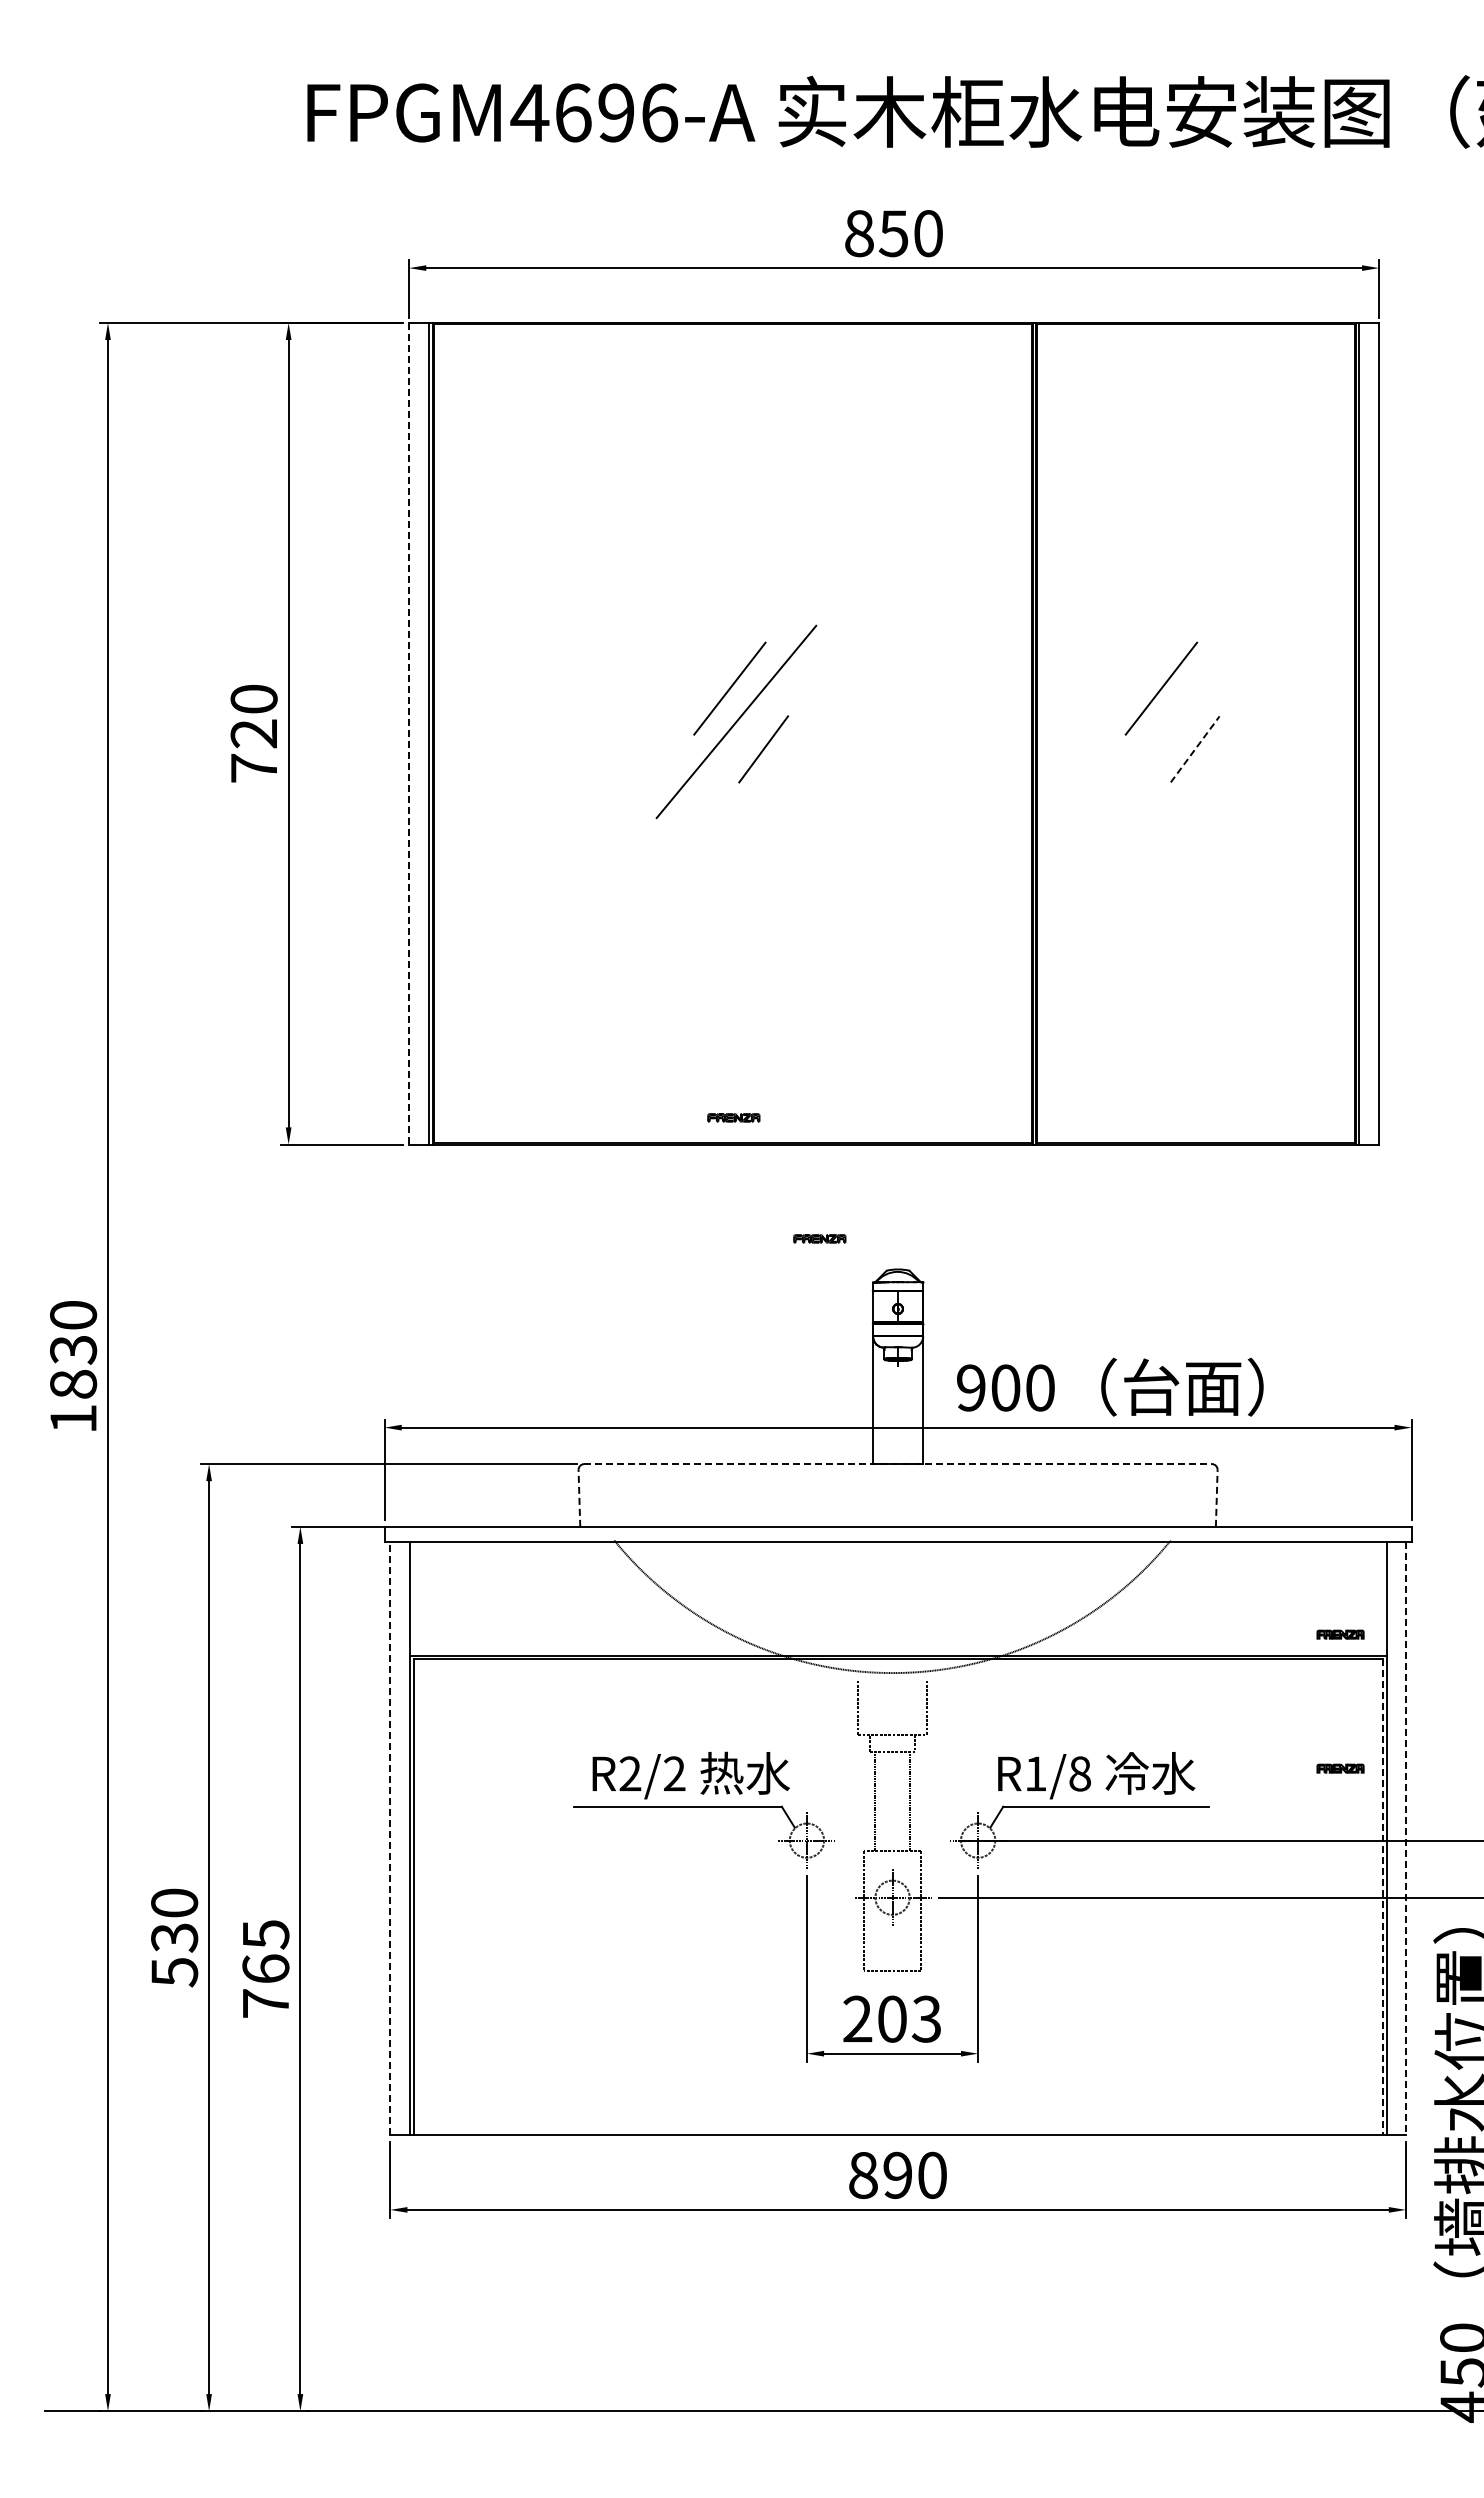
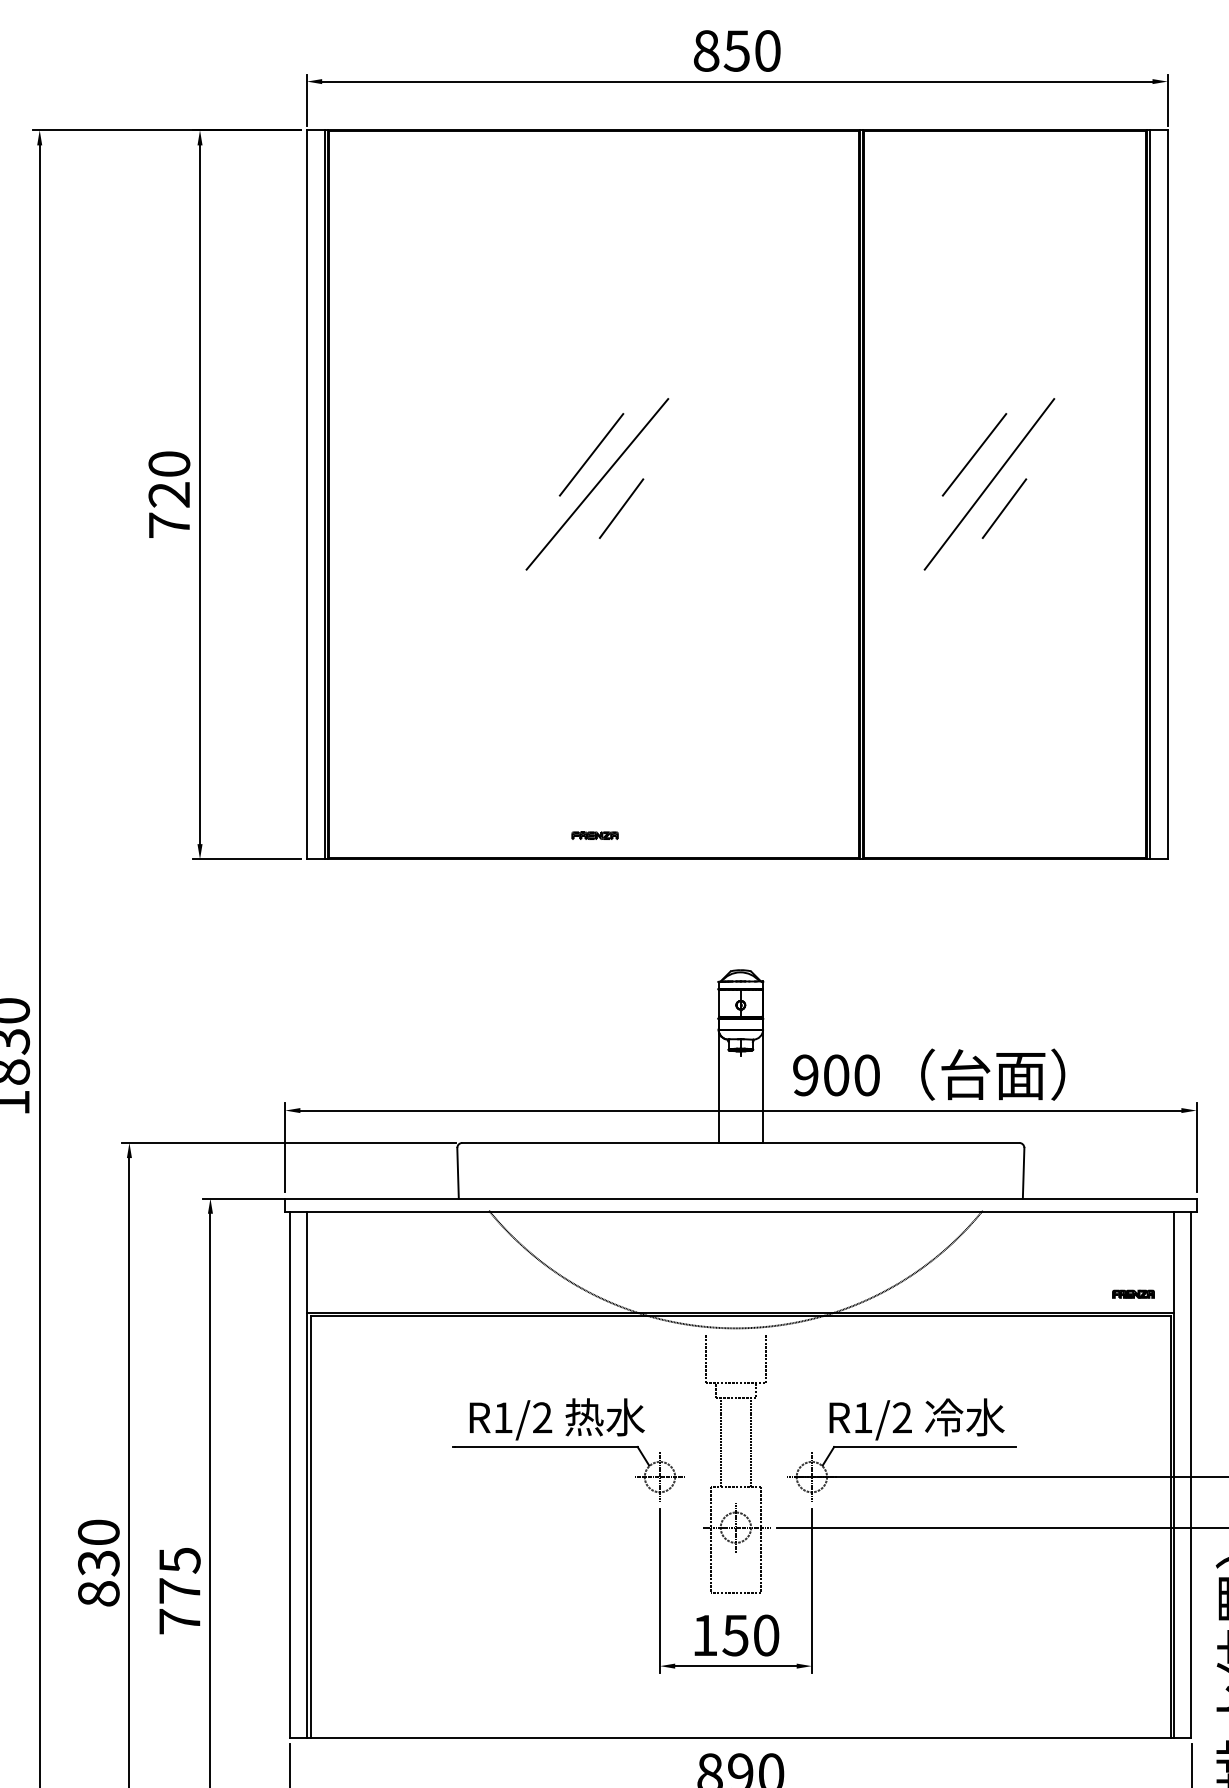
line: (1178, 721) -> (989, 483), added
line: (409, 733) -> (307, 494), dashed -> solid
line: (1195, 749) -> (1004, 508), dashed -> solid
part: (819, 1238) -> (671, 942), removed
line: (898, 1464) -> (741, 1143), dashed -> solid
line: (579, 1498) -> (458, 1173), dashed -> solid
line: (1216, 1498) -> (1023, 1173), dashed -> solid
part: (1340, 1768) -> (1133, 1413), removed
text: (630, 1773) -> (503, 1417), R2/2 -> R1/2
text: (1080, 1773) -> (902, 1417), R1/8 -> R1/2
line: (390, 1838) -> (290, 1475), dashed -> solid
line: (1405, 1838) -> (1191, 1475), dashed -> solid
line: (1382, 1897) -> (1170, 1527), dashed -> solid
text: (265, 1968) -> (179, 1590), 765 -> 775
text: (174, 1972) -> (98, 1594), 530 -> 830
text: (892, 2018) -> (735, 1634), 203 -> 150

